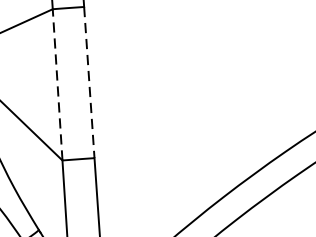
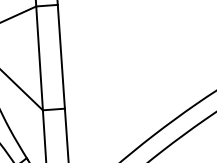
line: (57, 83) -> (39, 57), dashed -> solid
line: (89, 83) -> (61, 57), dashed -> solid

